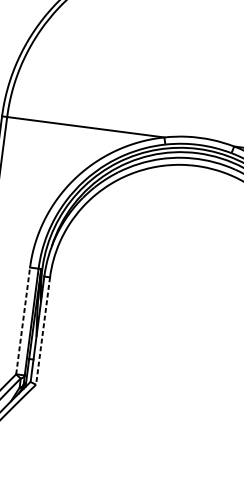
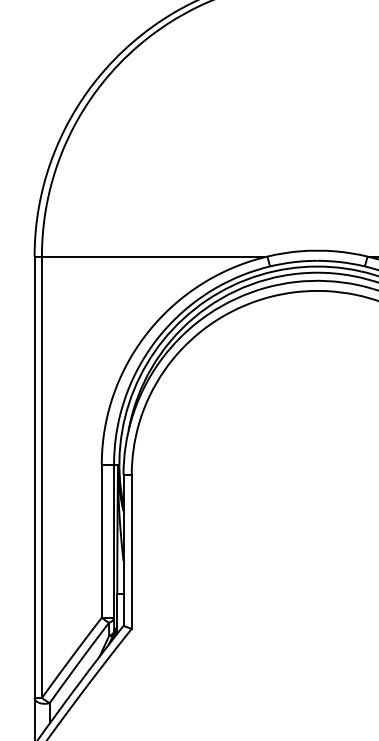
line: (22, 321) -> (101, 541), dashed -> solid
line: (42, 331) -> (131, 552), dashed -> solid

